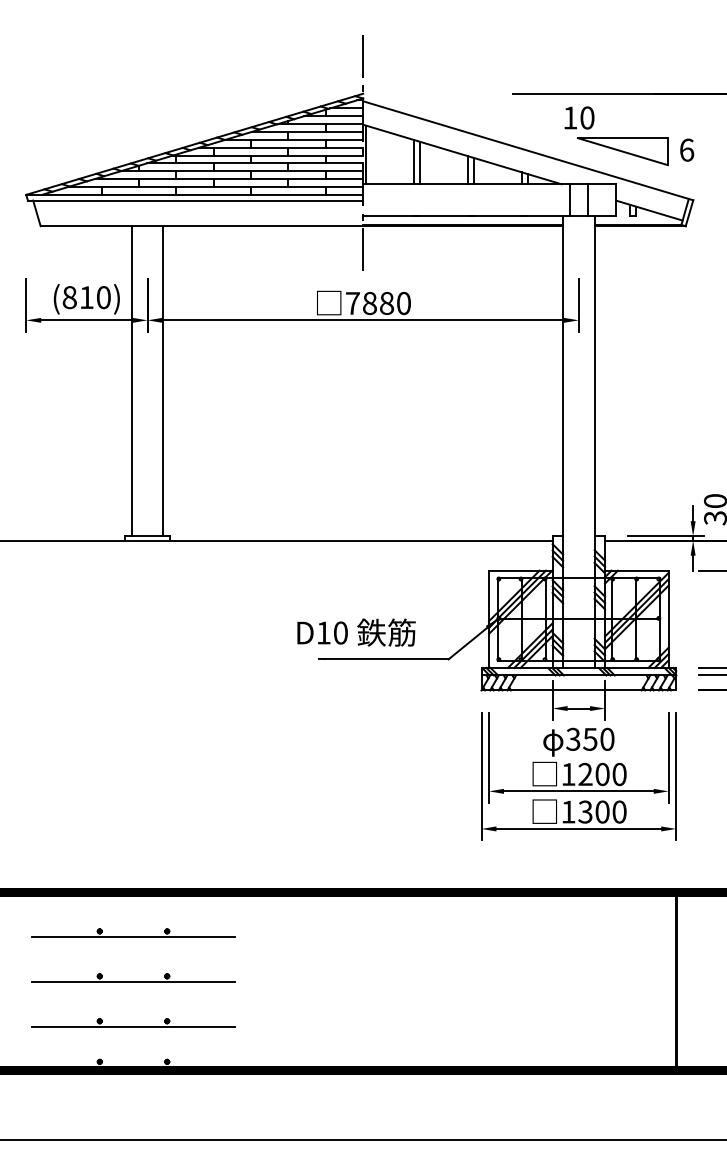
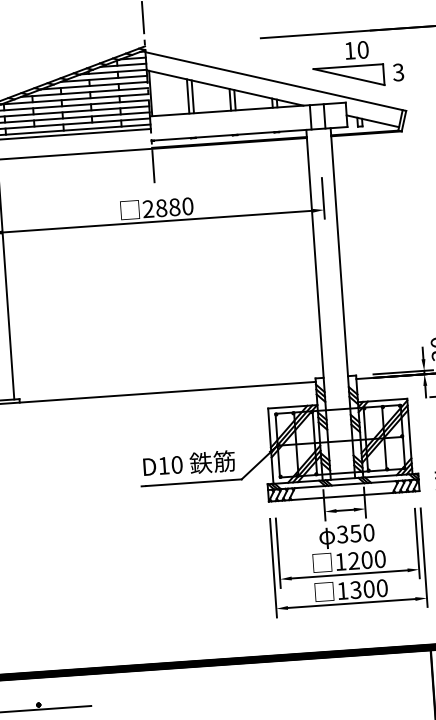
text: (579, 117) -> (357, 49), moved
text: (686, 149) -> (398, 71), 6 -> 3
text: (352, 302) -> (148, 208), 7880 -> 2880
text: (356, 632) -> (189, 463), moved

